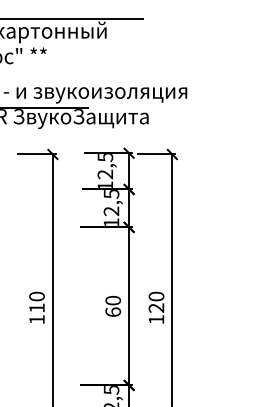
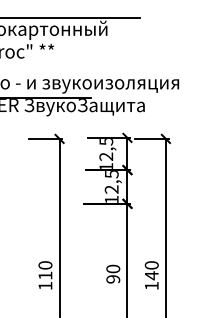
text: (156, 308) -> (151, 276), 120 -> 140
text: (113, 311) -> (113, 278), 60 -> 90

